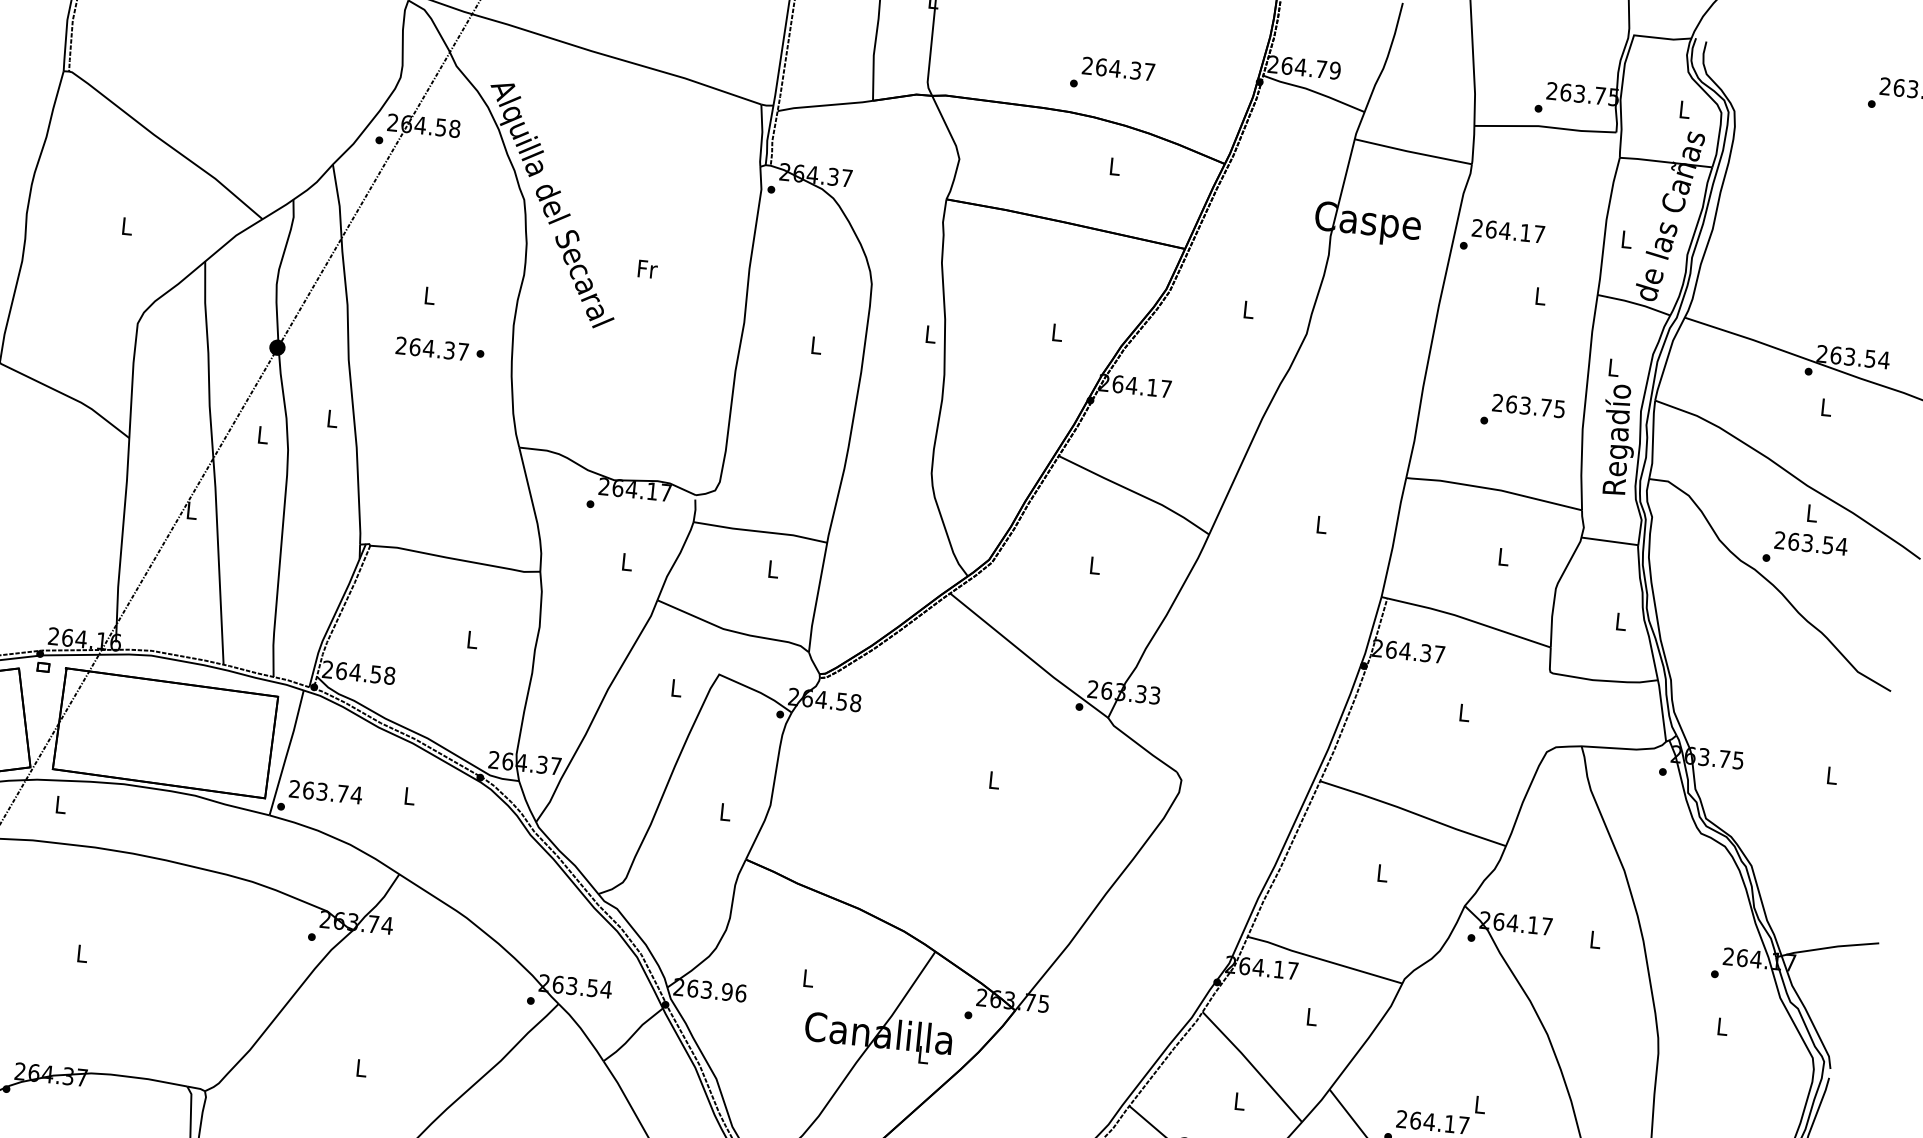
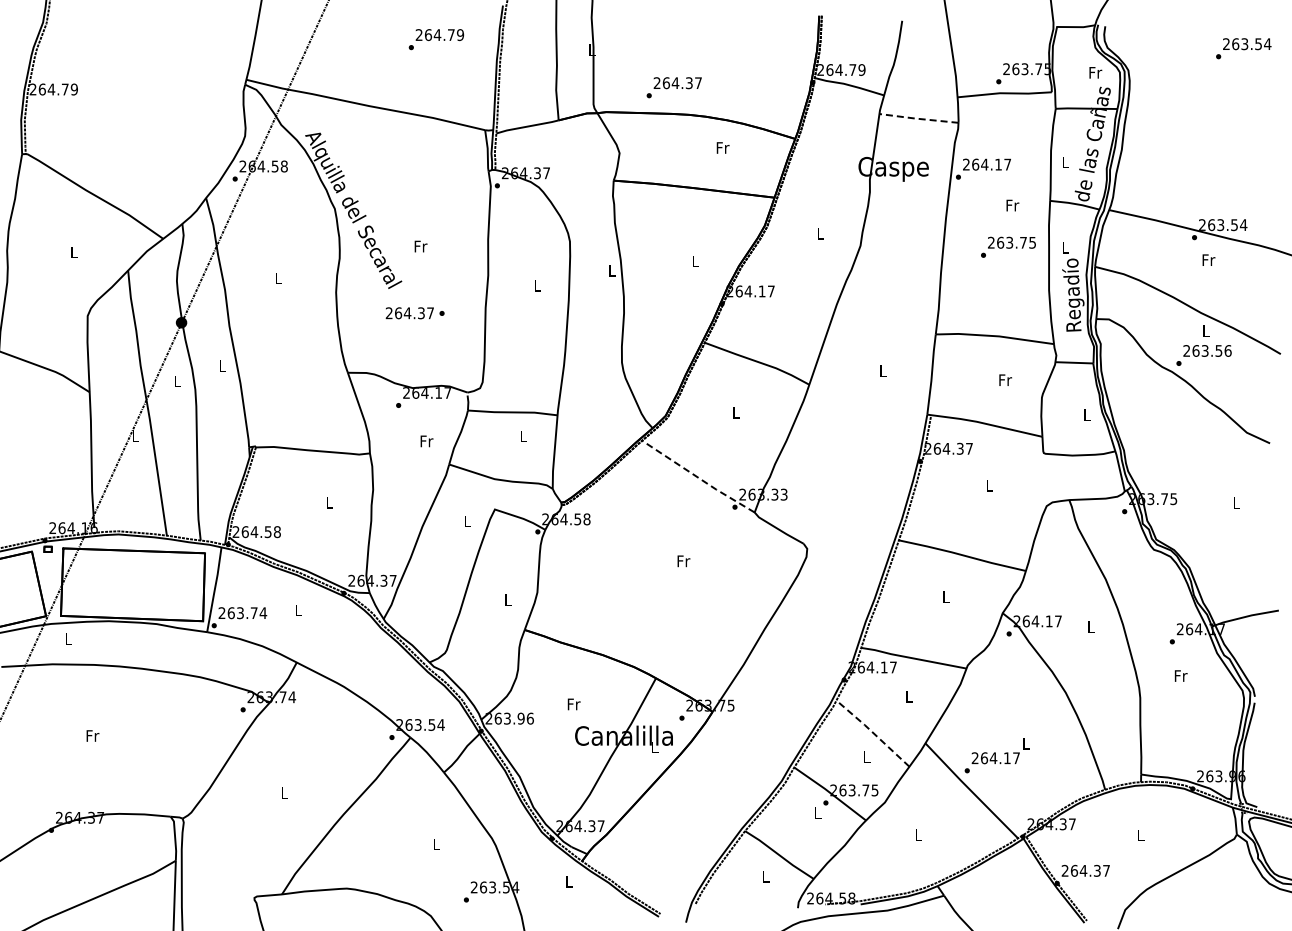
text: (1111, 74) -> (673, 87), moved
text: (1684, 109) -> (1095, 72), L -> Fr
line: (1411, 151) -> (917, 118), solid -> dashed
text: (1114, 165) -> (722, 147), L -> Fr
text: (1540, 296) -> (1012, 205), L -> Fr
text: (439, 349) -> (414, 313), moved
text: (1826, 406) -> (1208, 259), L -> Fr
text: (1523, 411) -> (1008, 246), moved
text: (1841, 545) -> (1227, 350), 263.54 -> 263.56
text: (1504, 556) -> (1005, 379), L -> Fr
text: (626, 562) -> (426, 441), L -> Fr
line: (1027, 656) -> (697, 477), solid -> dashed
text: (994, 780) -> (683, 561), L -> Fr
text: (82, 953) -> (92, 735), L -> Fr
text: (807, 978) -> (573, 704), L -> Fr
text: (1722, 1025) -> (1180, 675), L -> Fr
line: (1251, 1065) -> (872, 732), solid -> dashed

